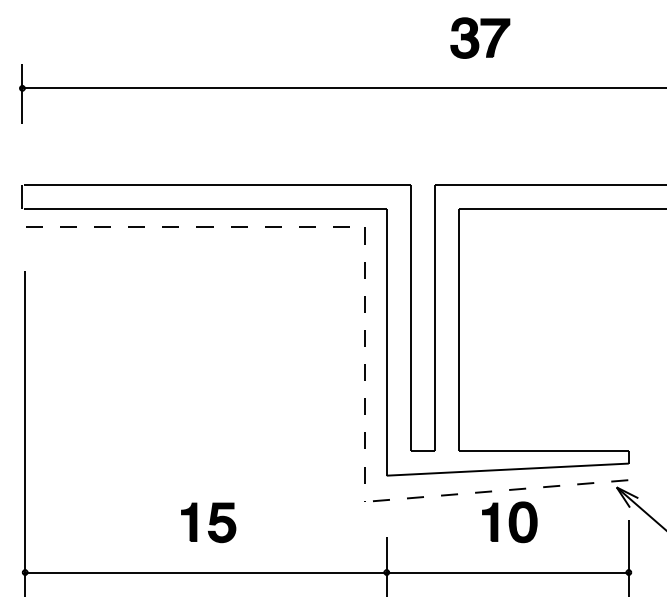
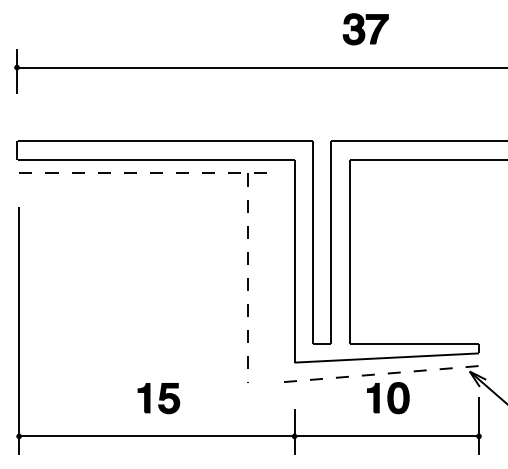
line: (364, 364) -> (247, 277), moved

